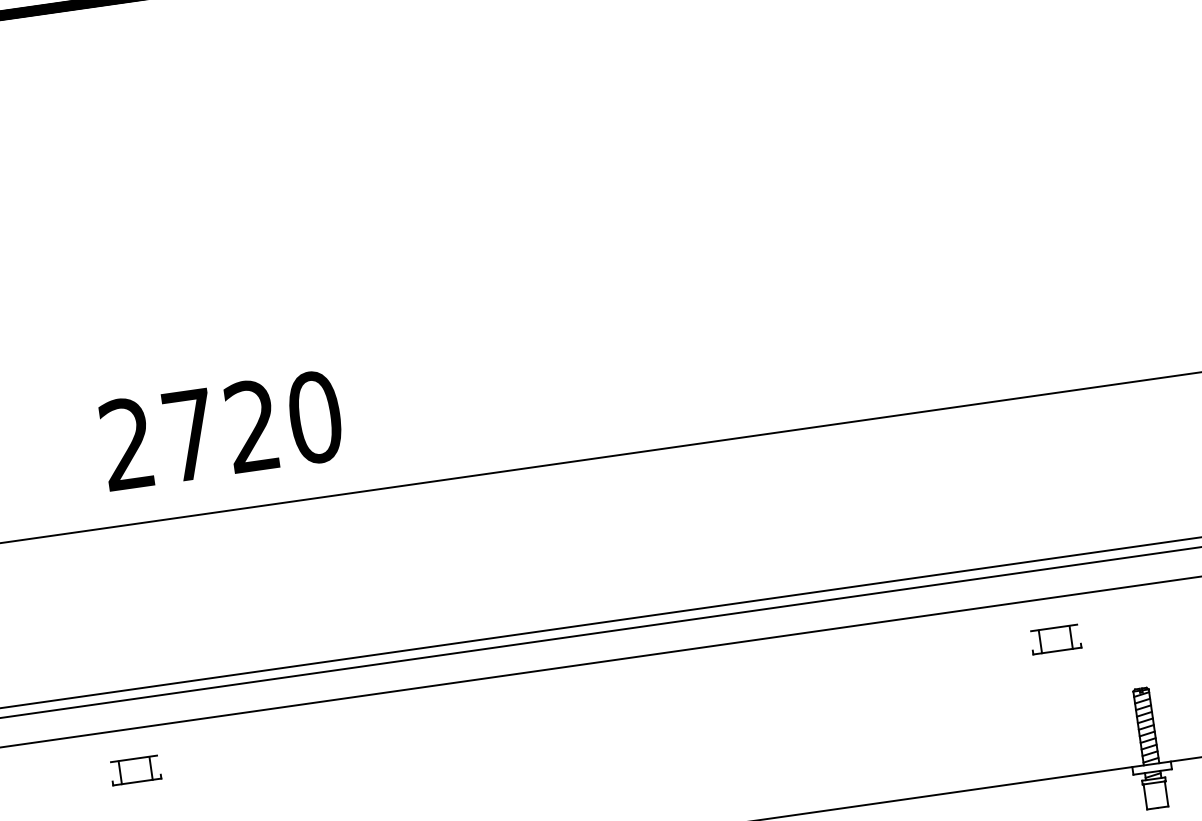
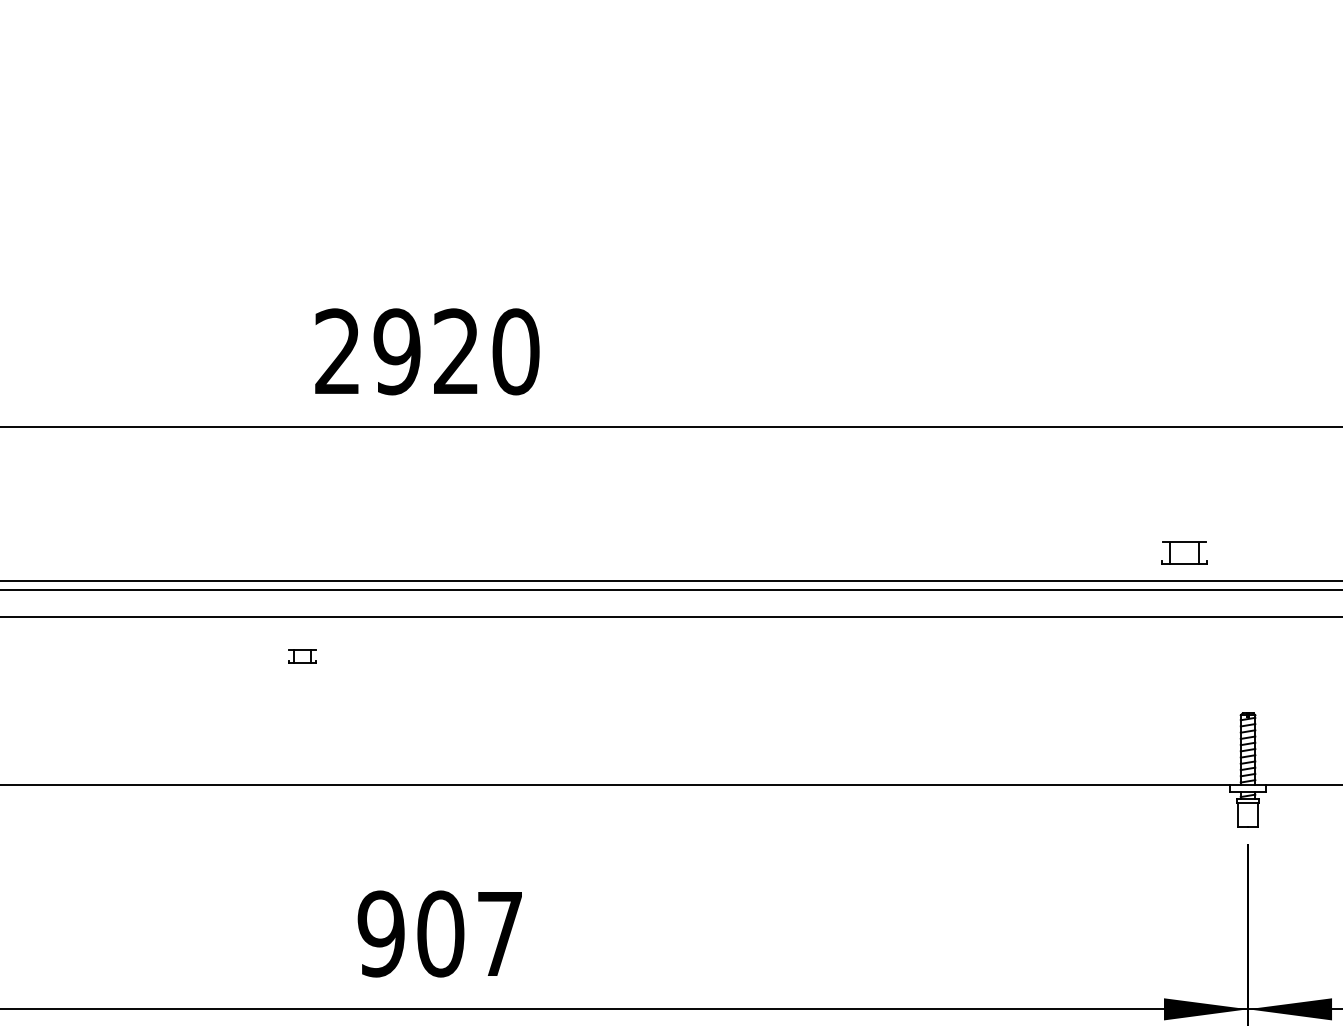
text: (189, 434) -> (396, 351), 2720 -> 2920
part: (1055, 638) -> (1184, 552), moved
part: (135, 769) -> (302, 655), size x0.6

